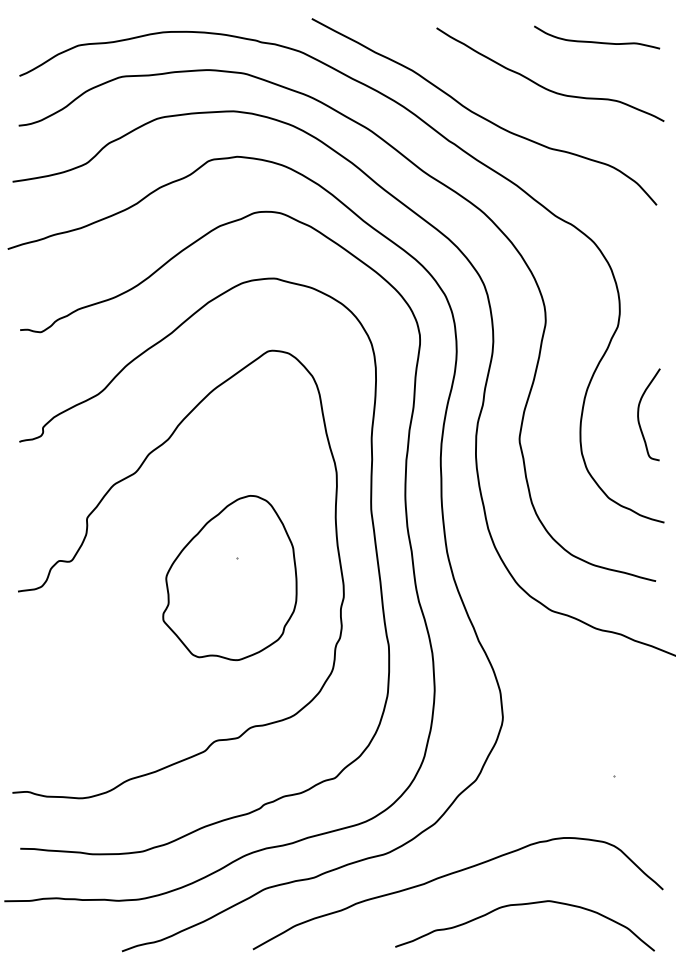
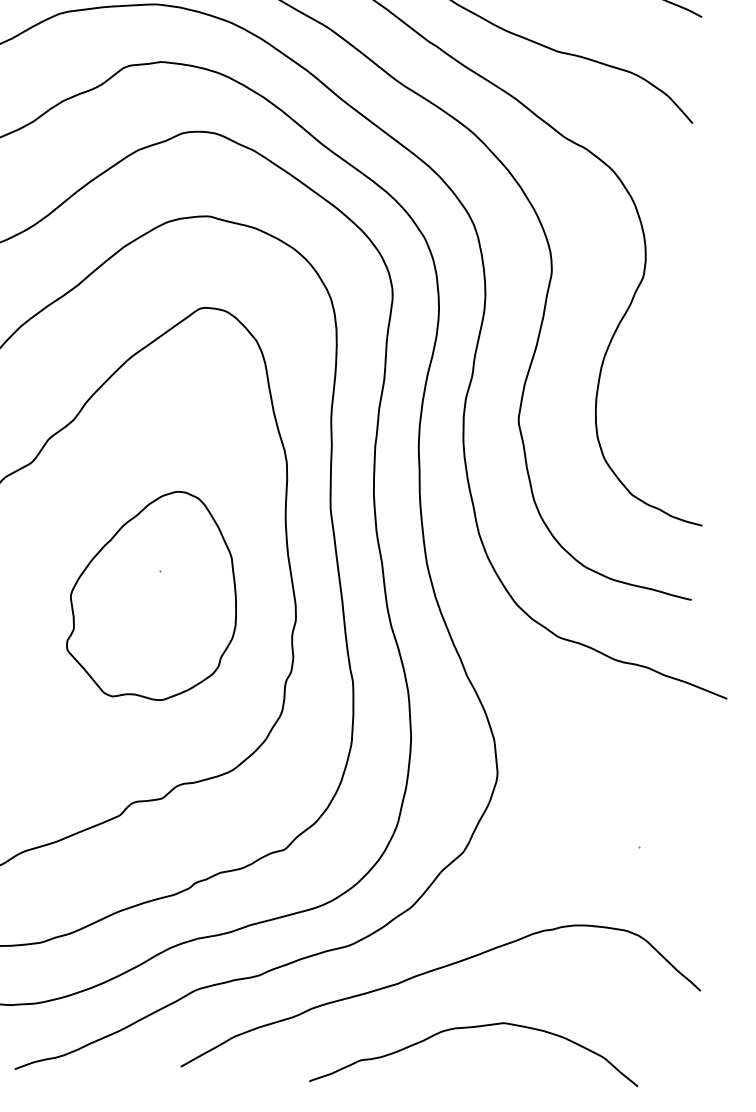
curve: (639, 411) -> (670, 384), removed
curve: (523, 905) -> (471, 1028), moved

